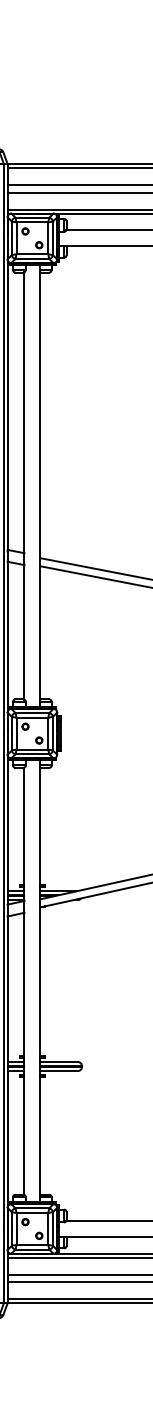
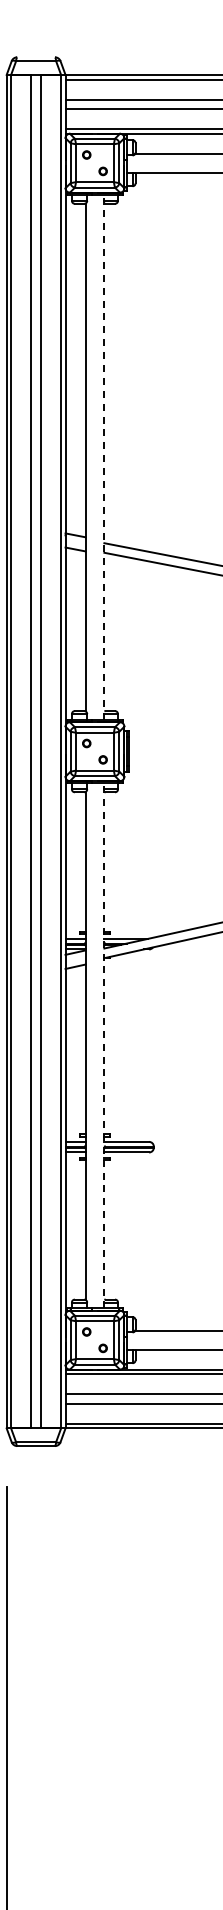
line: (40, 485) -> (104, 456), solid -> dashed
line: (40, 980) -> (104, 1045), solid -> dashed

